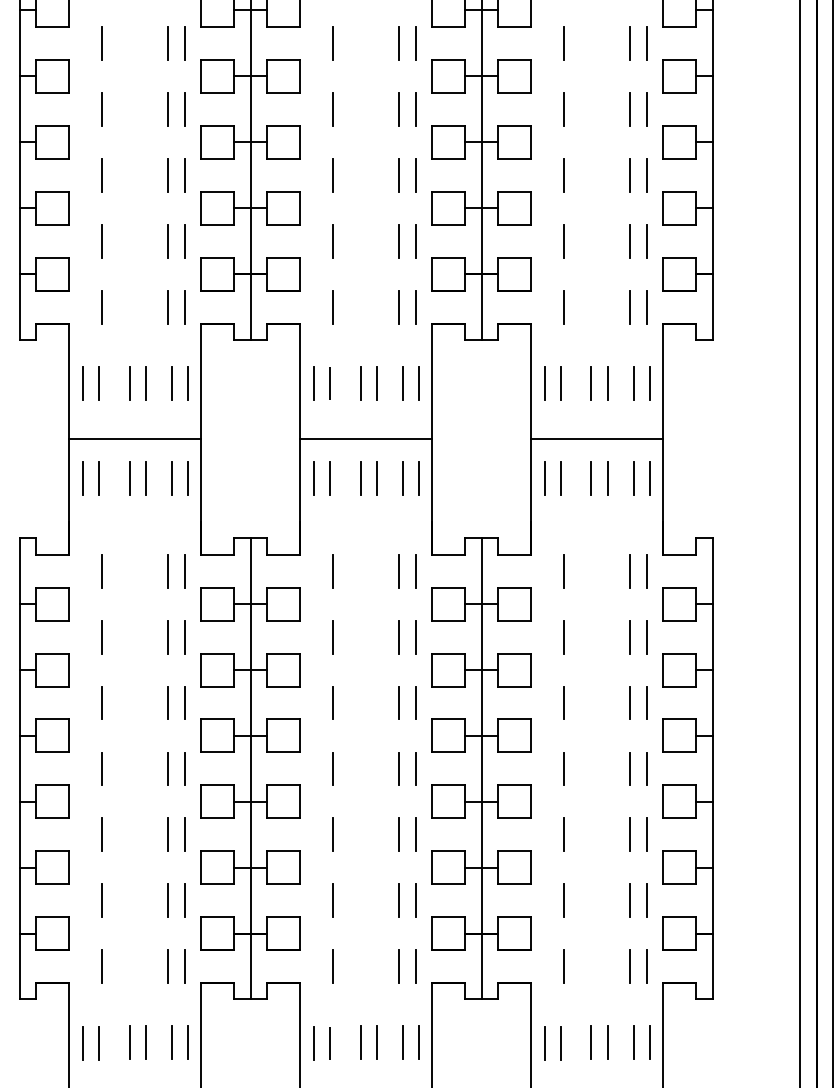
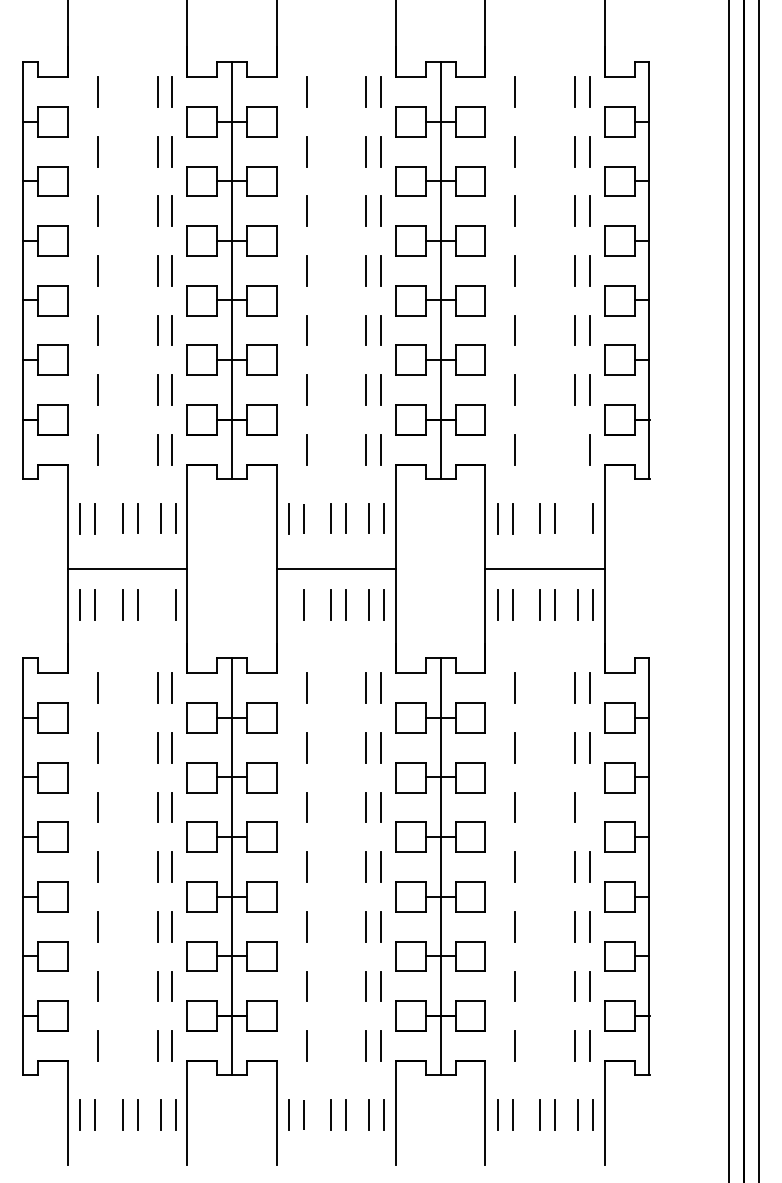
line: (629, 306) -> (574, 449), removed
line: (634, 383) -> (578, 518), removed
line: (171, 478) -> (160, 604), removed
line: (313, 478) -> (288, 604), removed
line: (646, 702) -> (589, 807), removed

